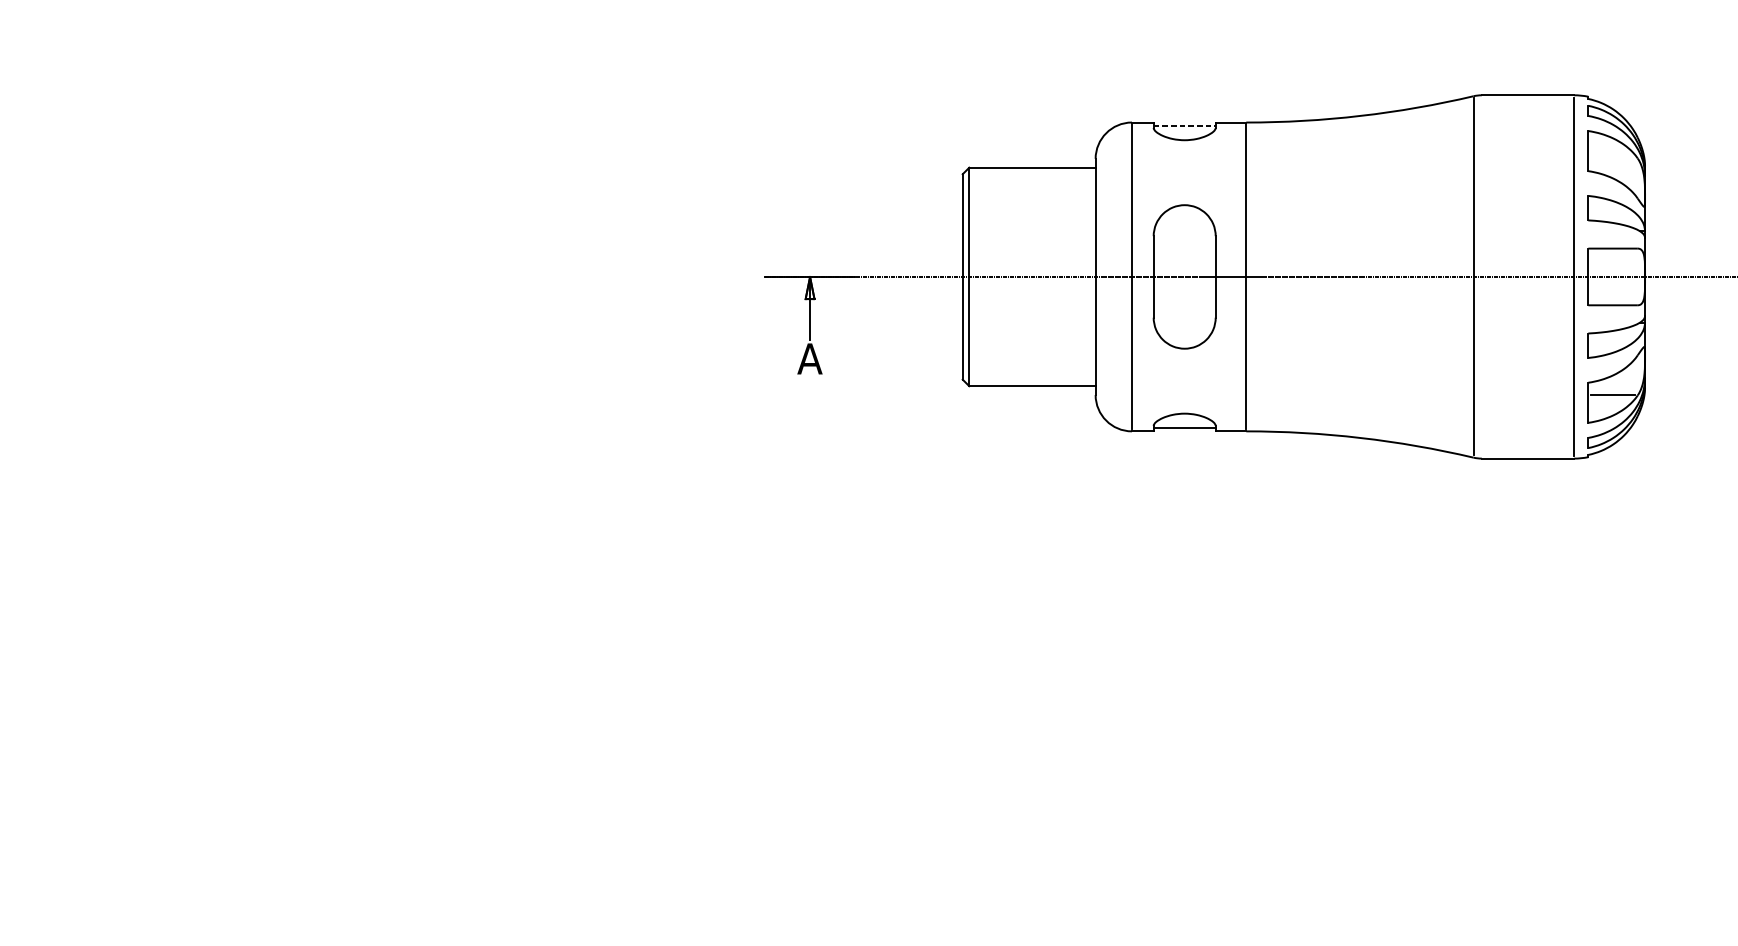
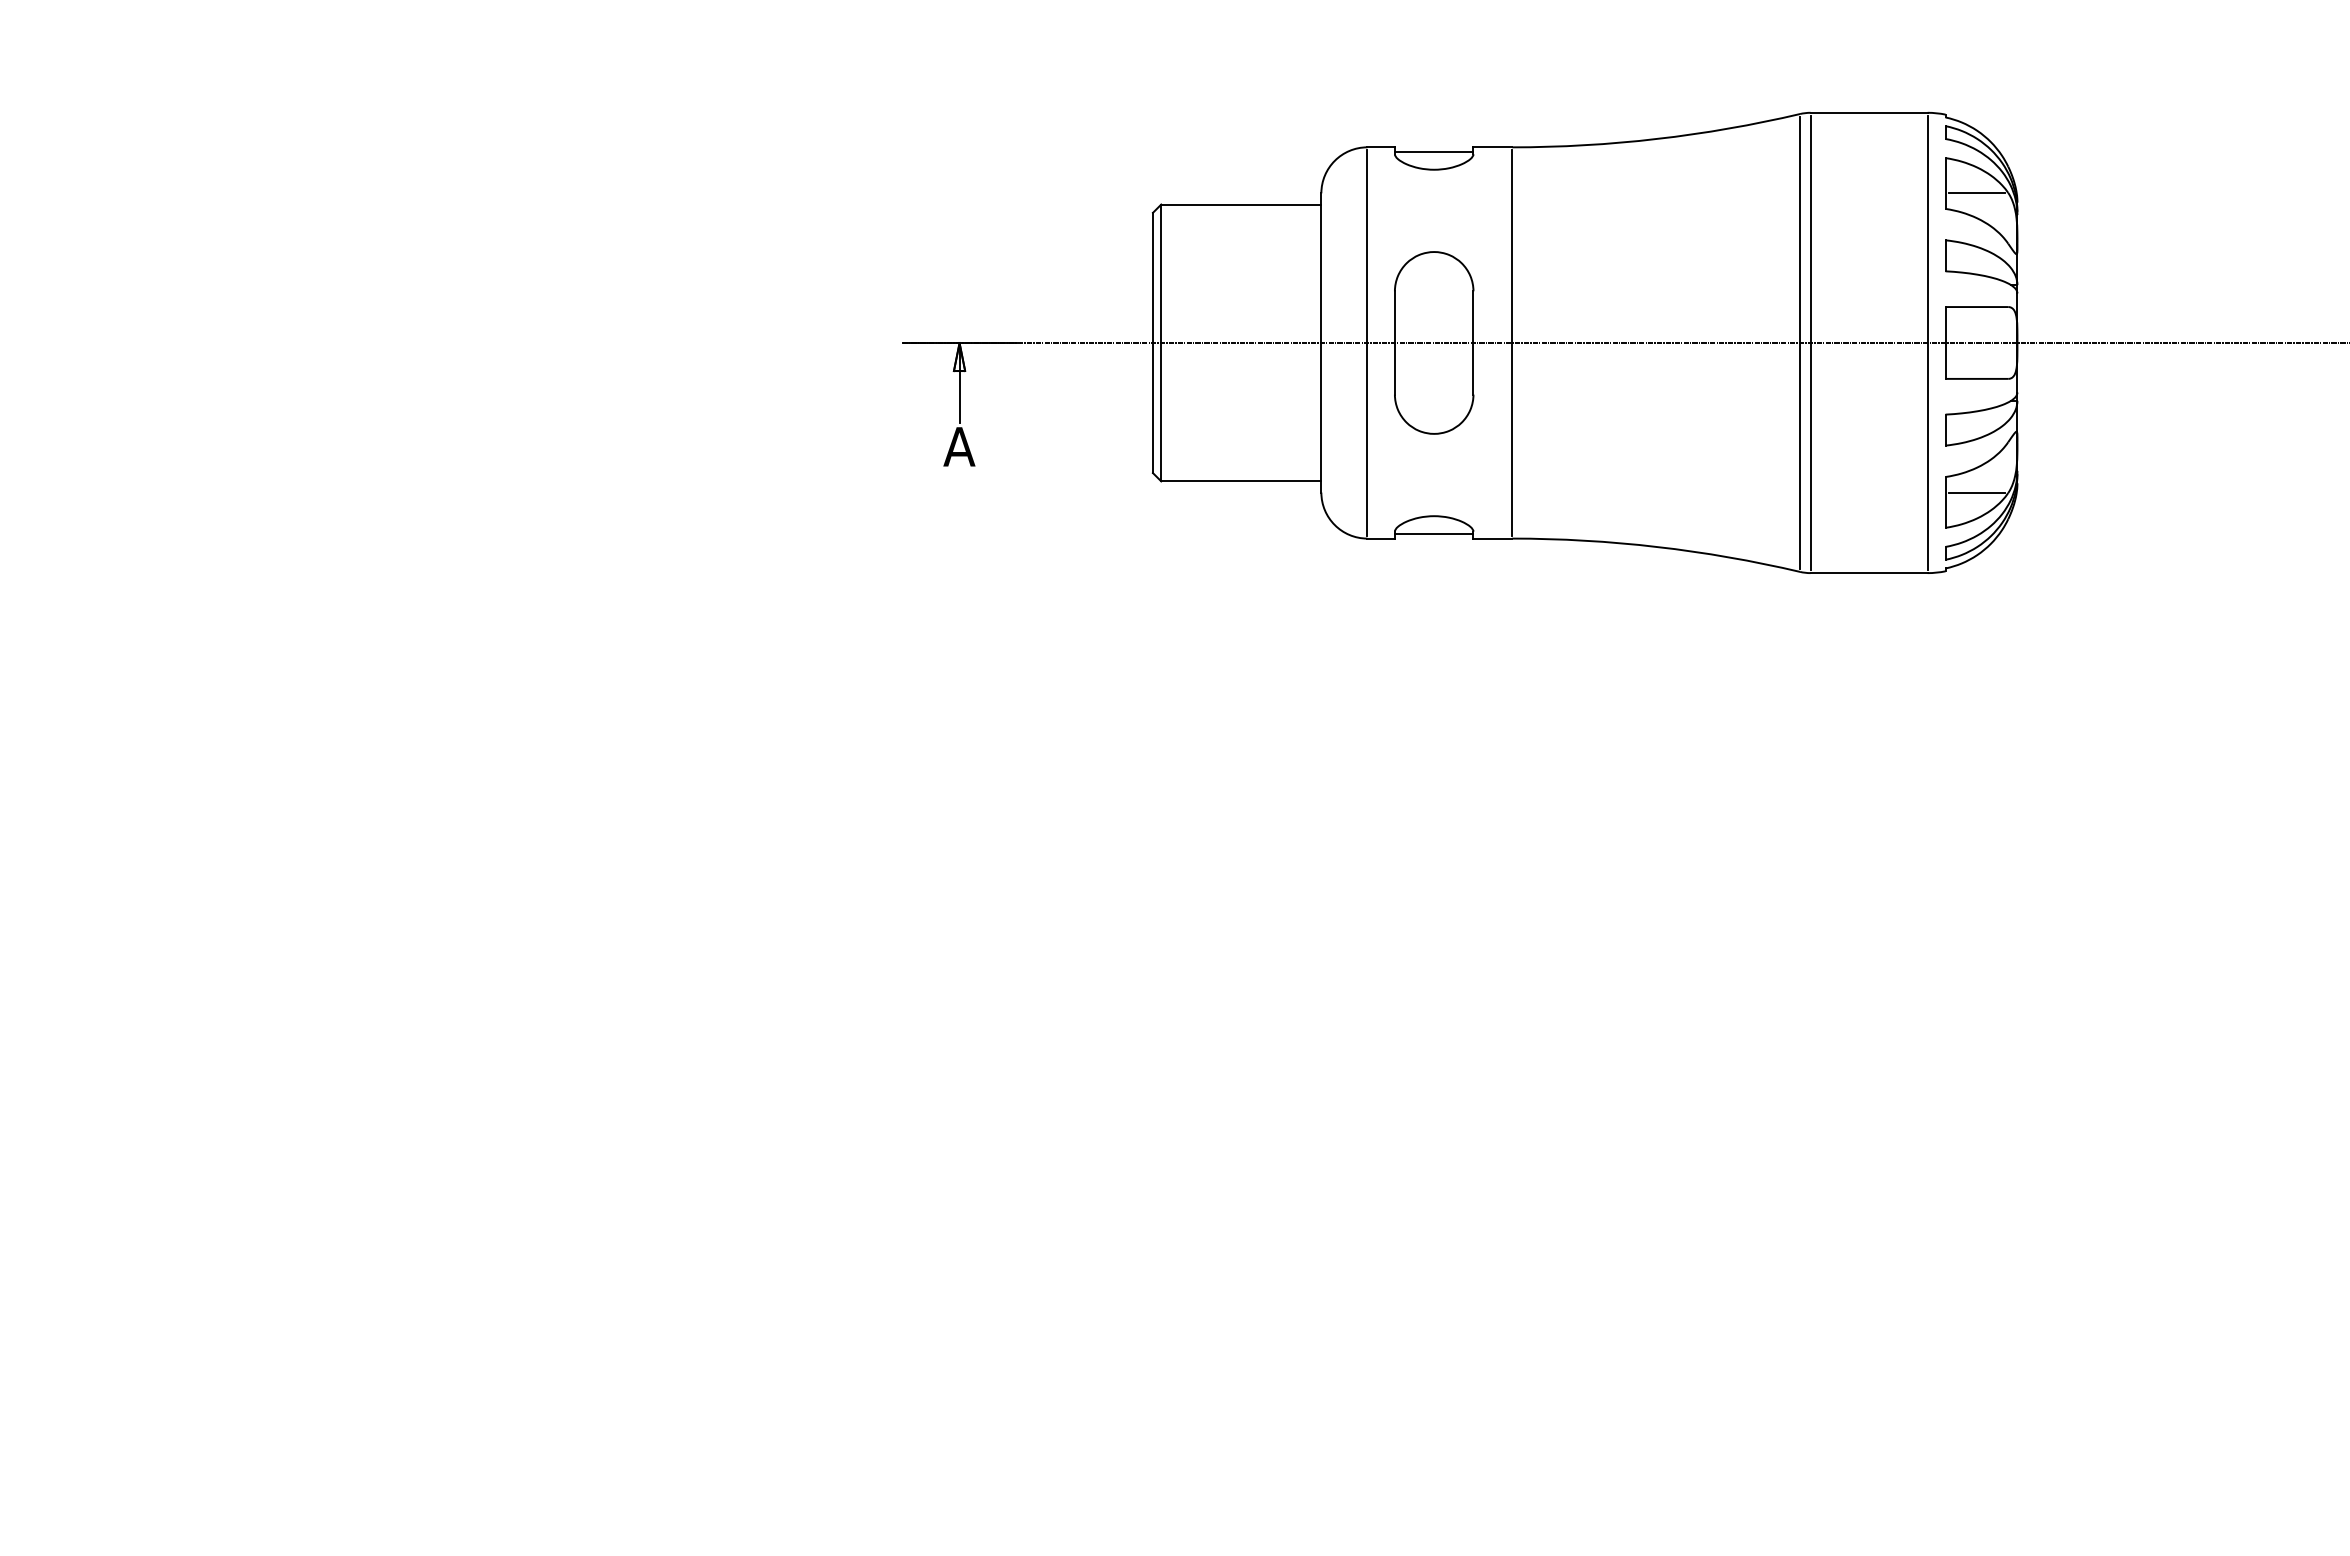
line: (1184, 125) -> (1434, 151), dashed -> solid
line: (1612, 158) -> (1976, 192), added
line: (1481, 276) -> (1810, 342), added

